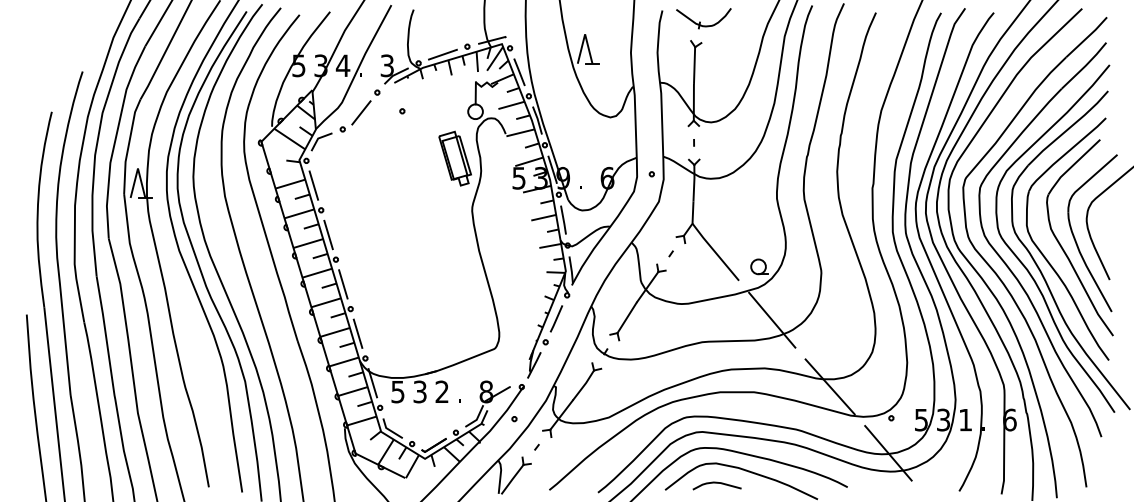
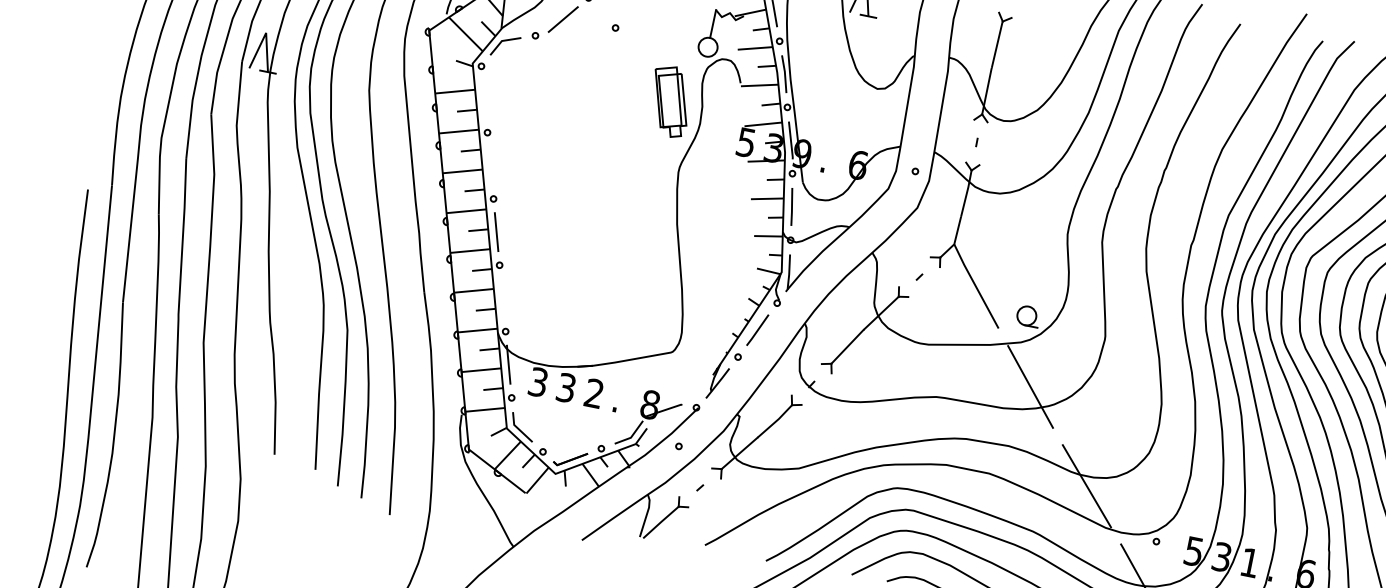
line: (313, 185) -> (484, 99), removed
line: (328, 234) -> (490, 165), removed
line: (357, 333) -> (501, 297), removed
text: (398, 391) -> (539, 381), 5 -> 3

